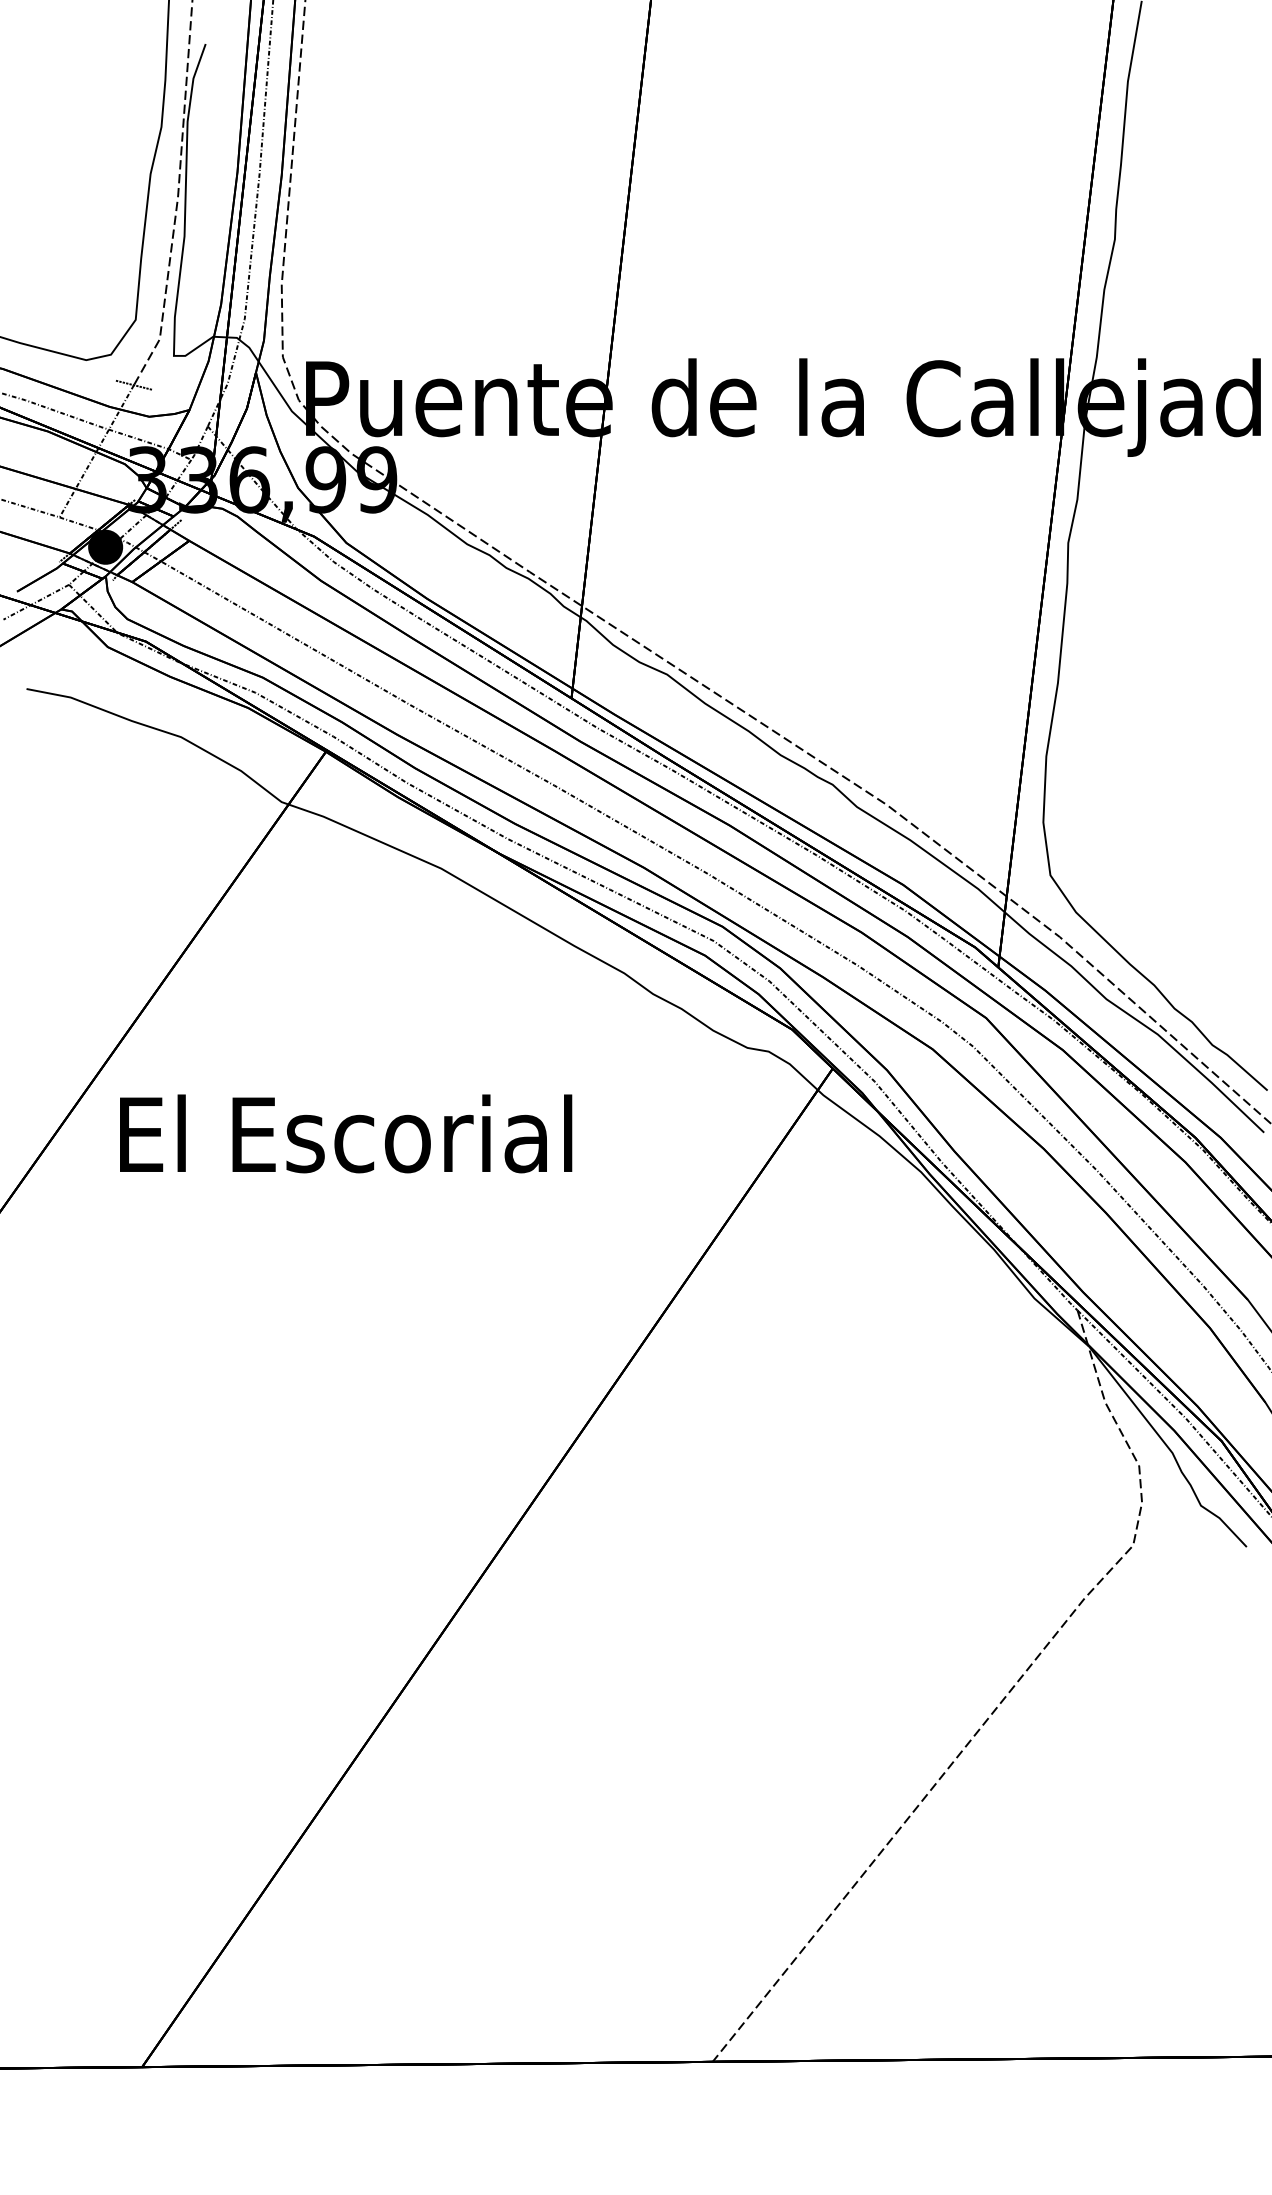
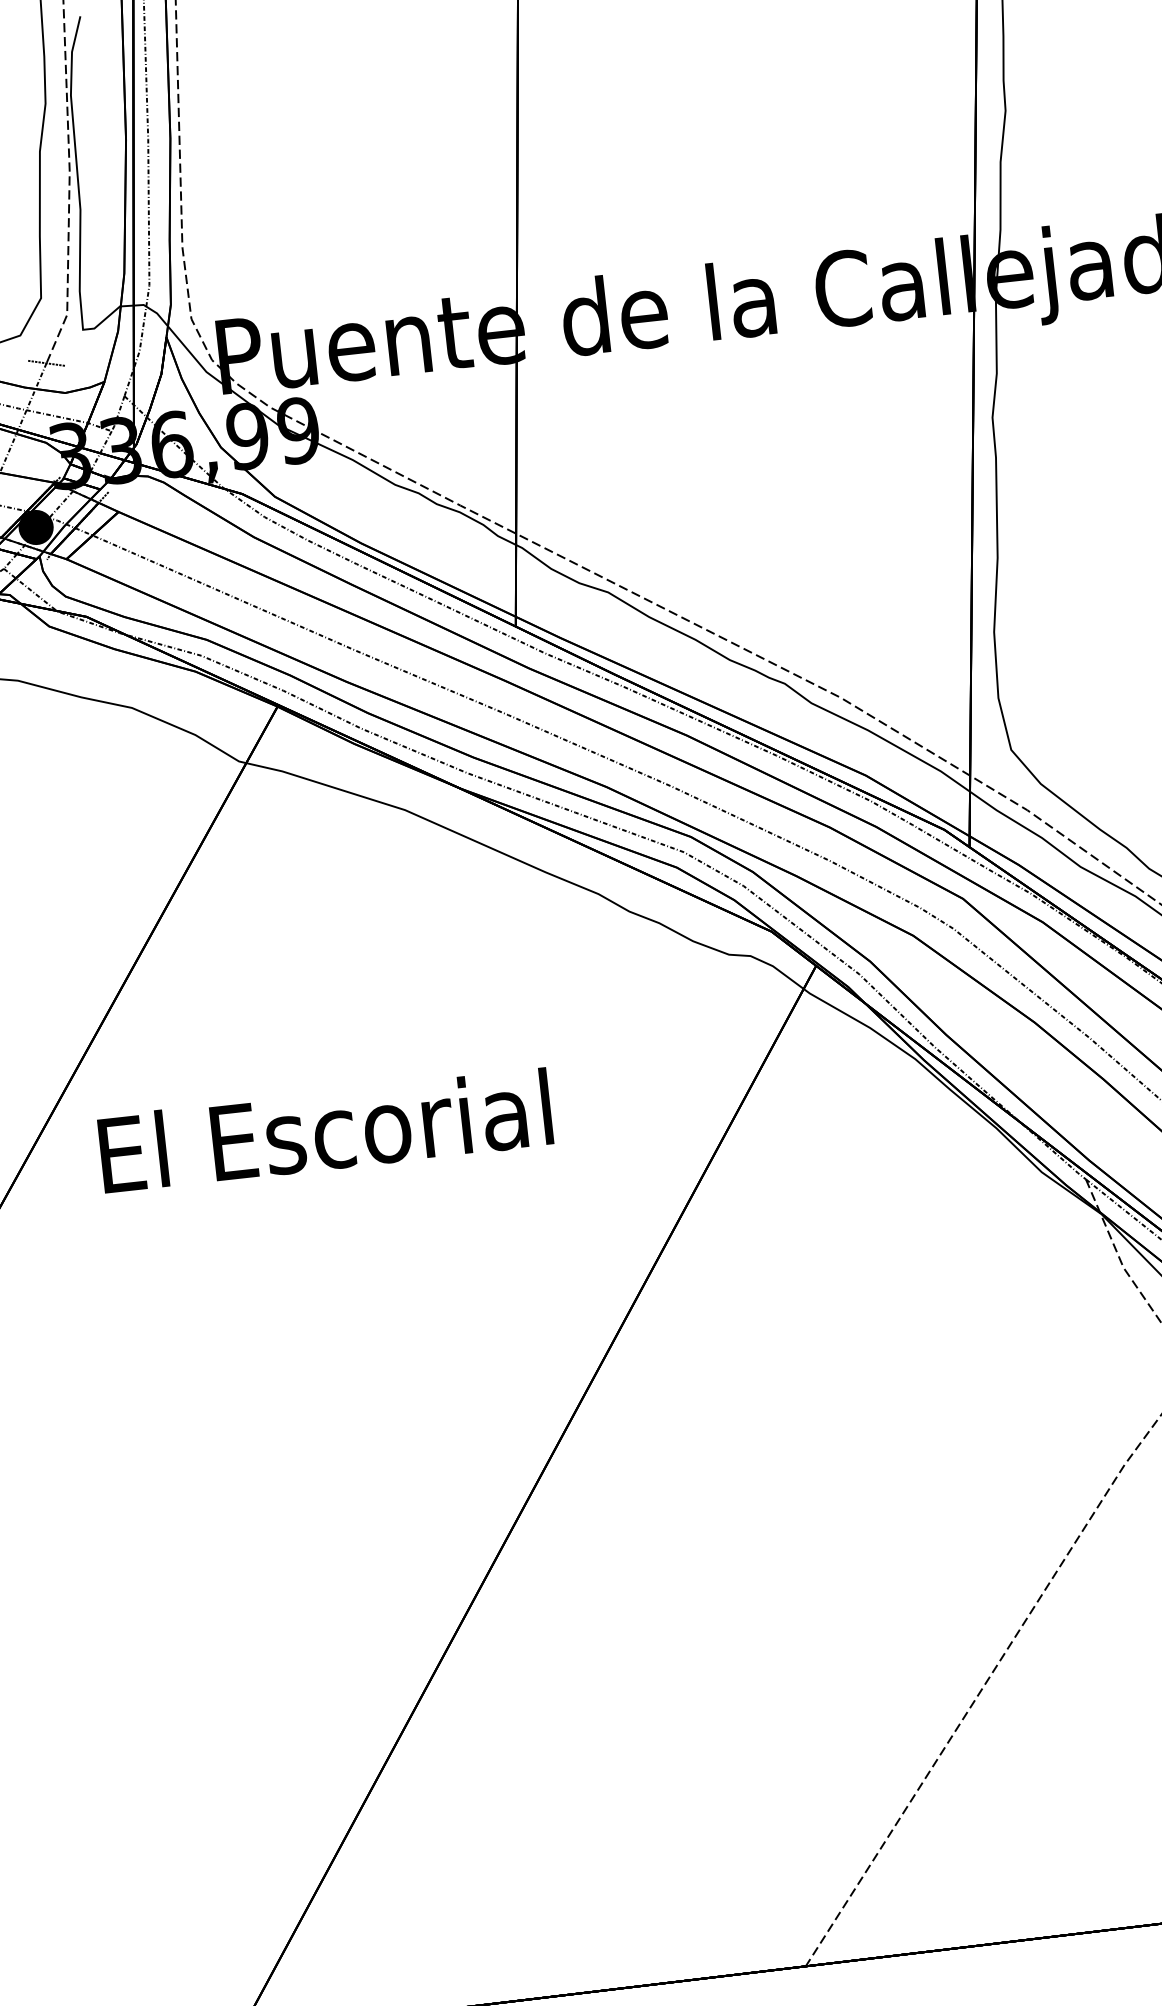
text: (346, 1133) -> (325, 1130), moved

